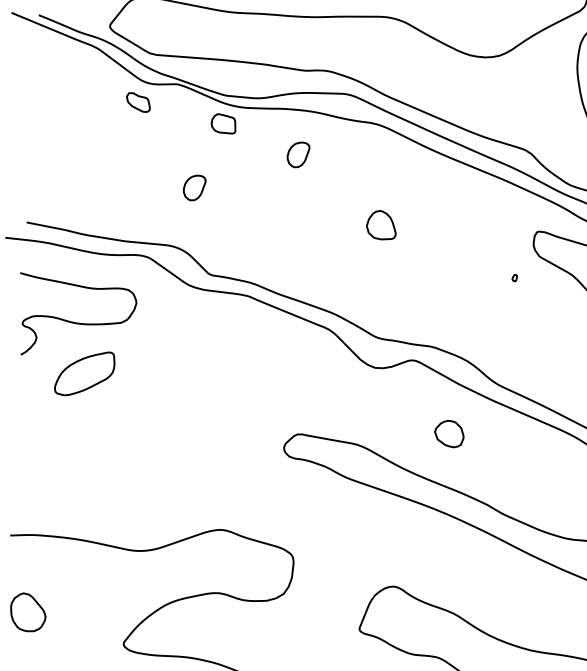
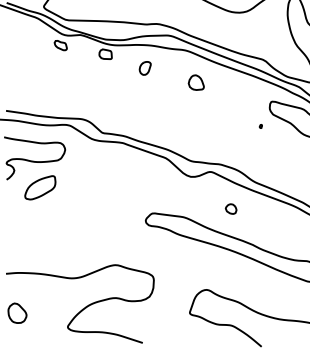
part: (193, 188) -> (91, 88), removed
part: (379, 224) -> (195, 82), moved
part: (448, 432) -> (230, 208), size x0.71

